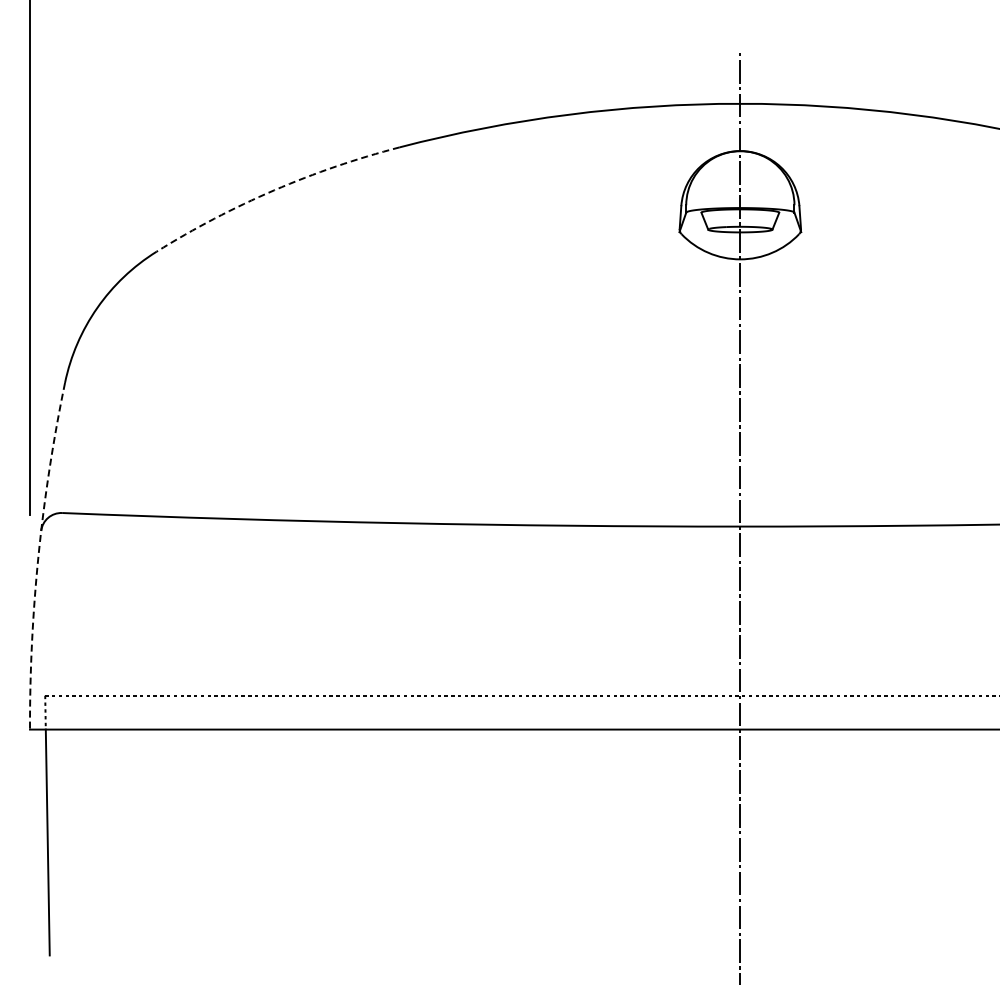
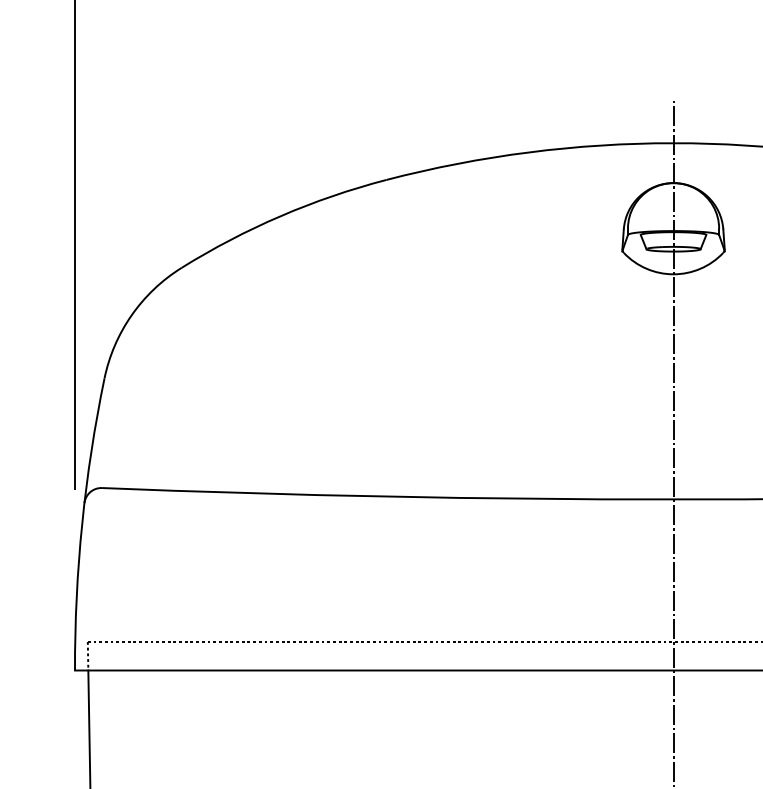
arc: (274, 190) -> (281, 216), dashed -> solid
arc: (38, 555) -> (82, 523), dashed -> solid

